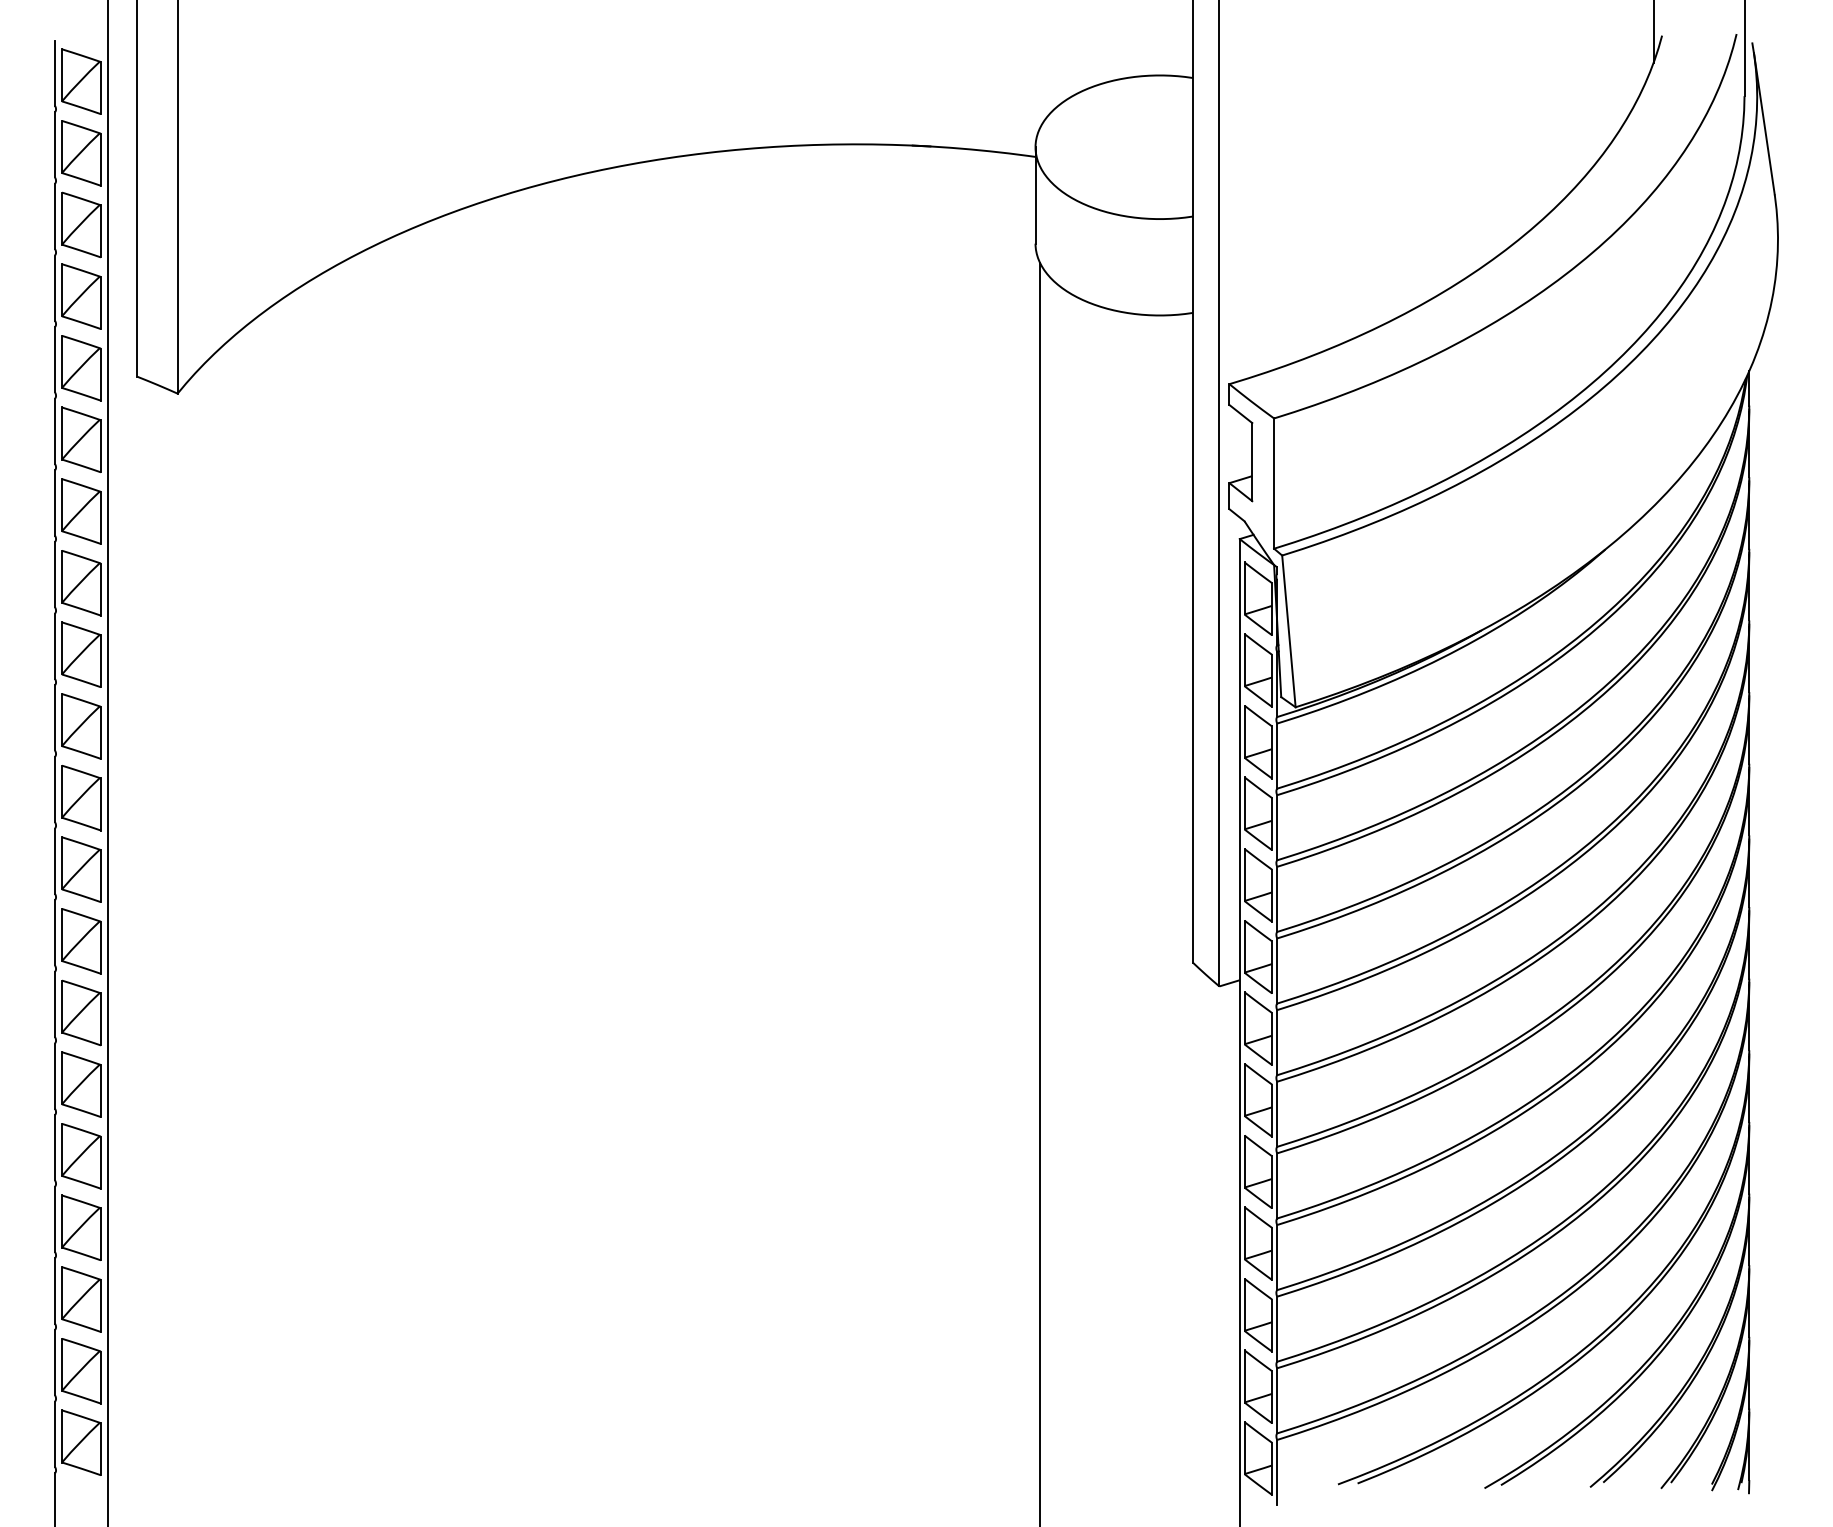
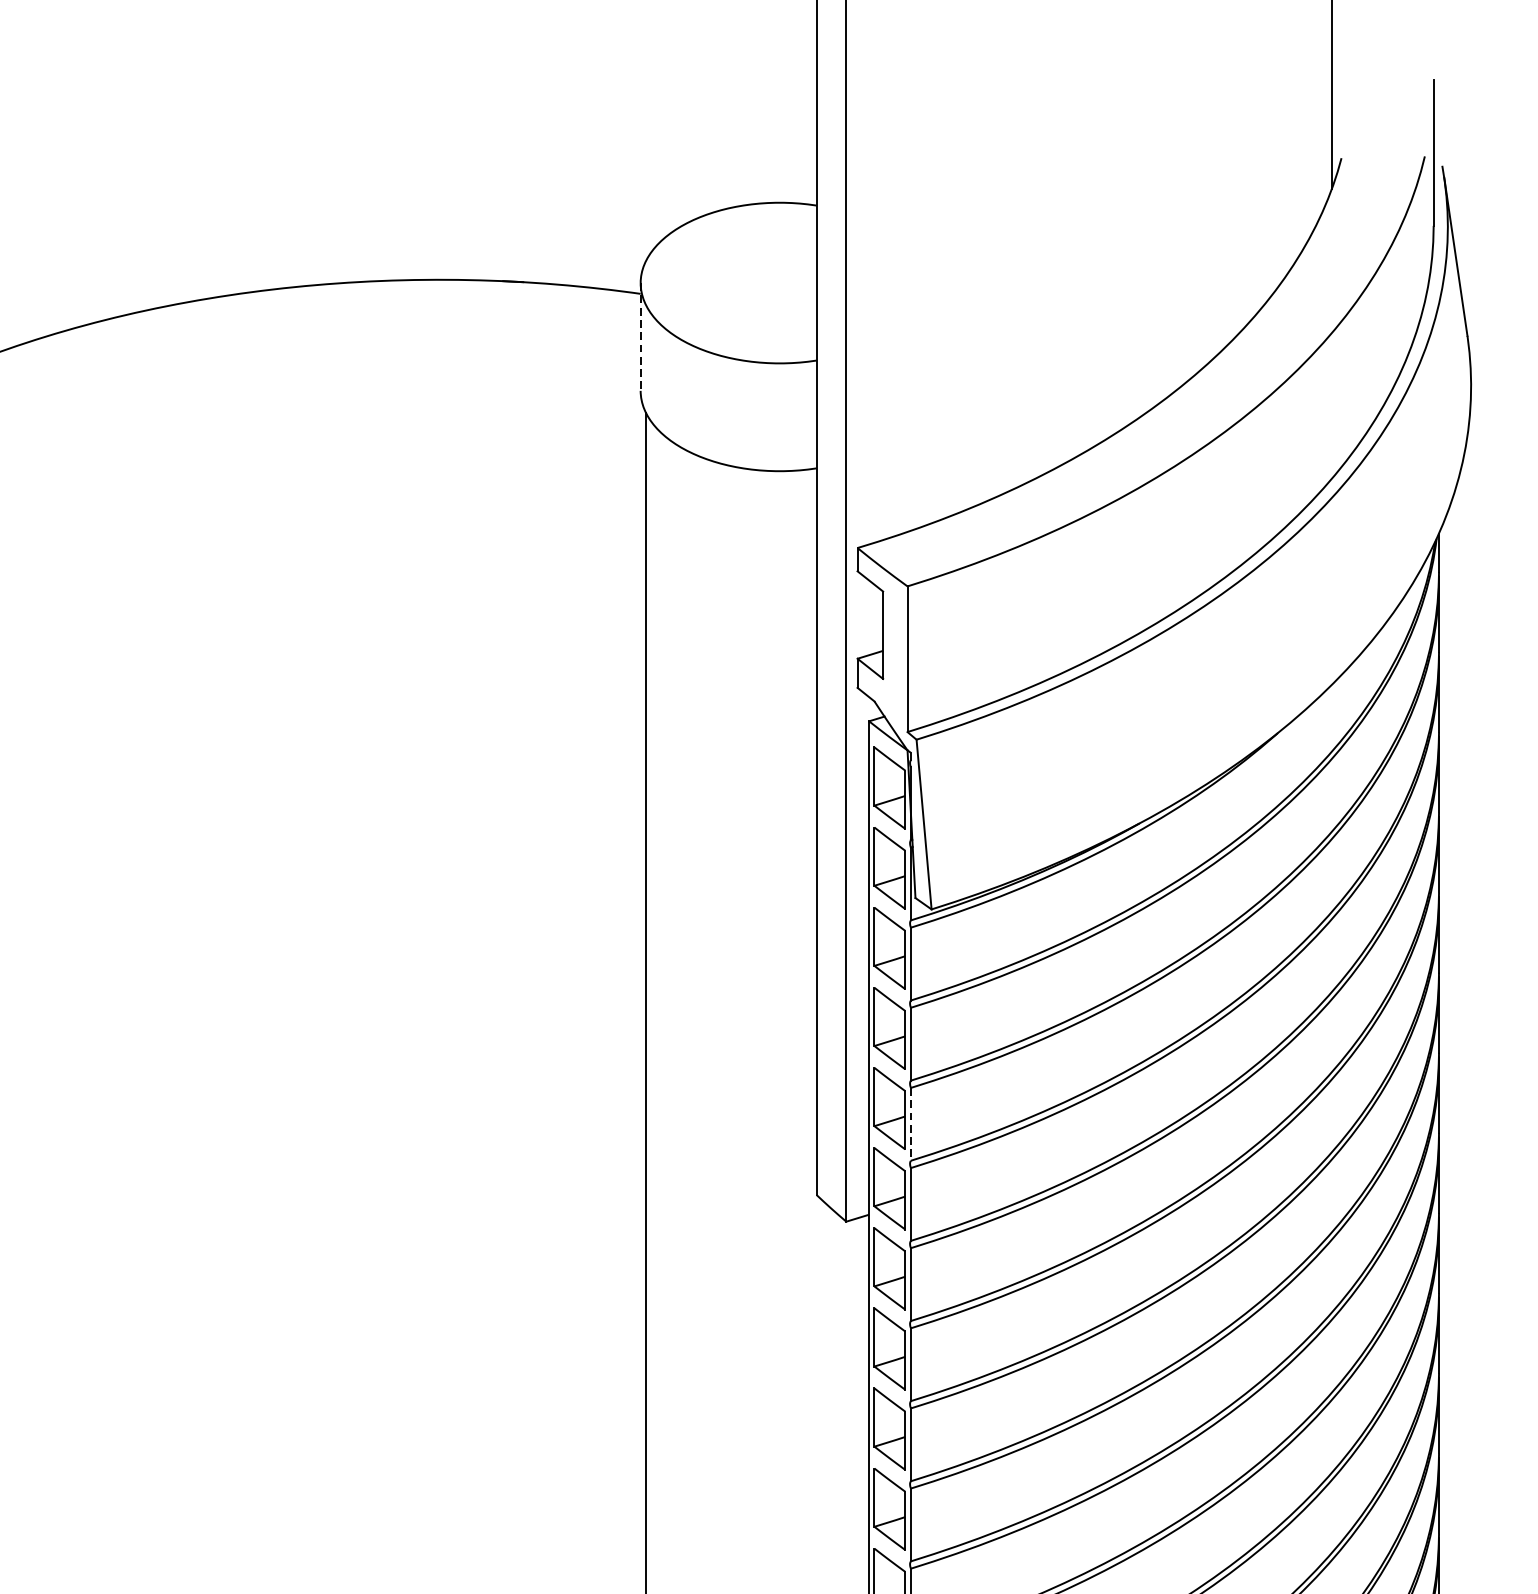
line: (1035, 195) -> (640, 337), solid -> dashed
line: (1277, 899) -> (911, 1124), solid -> dashed

